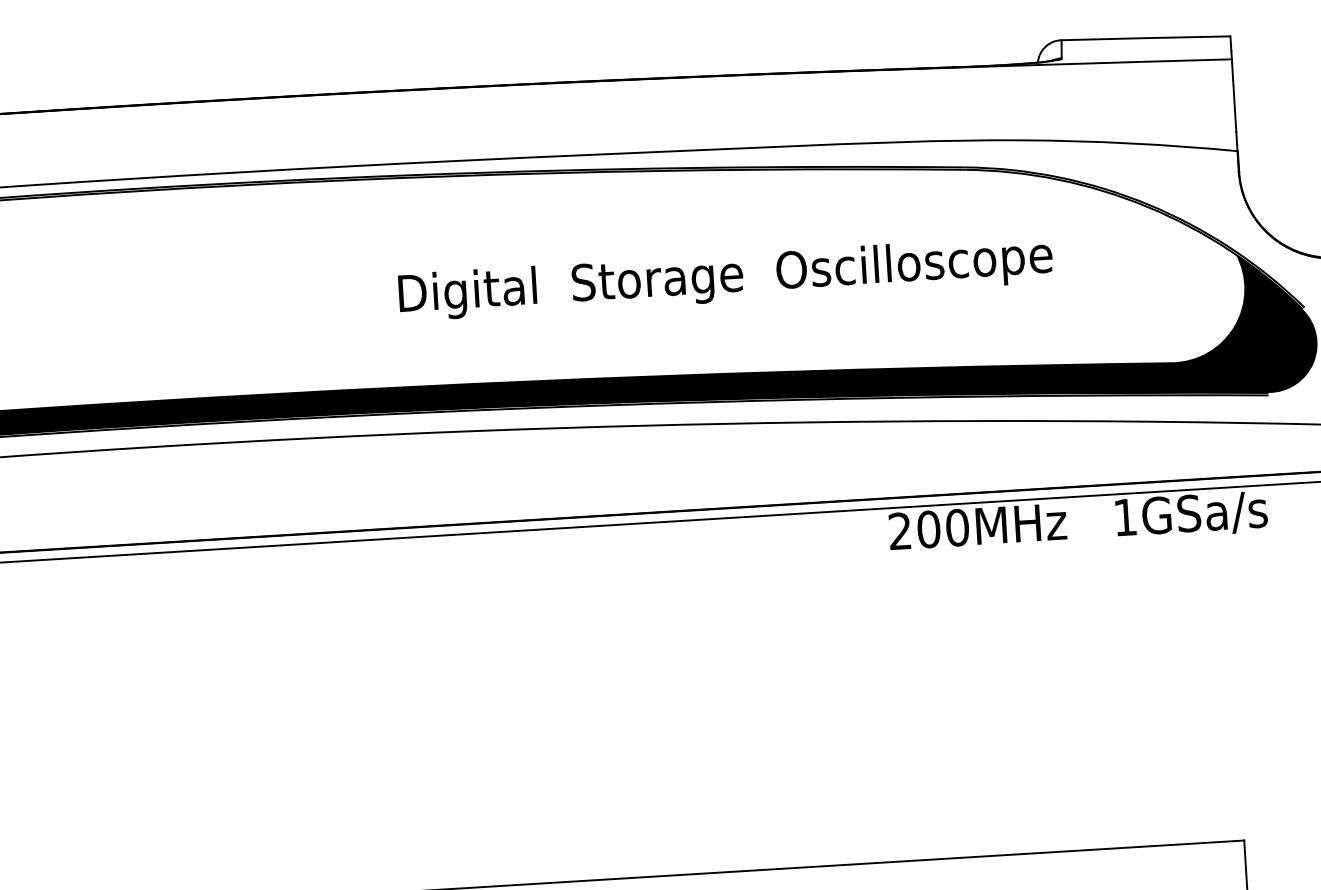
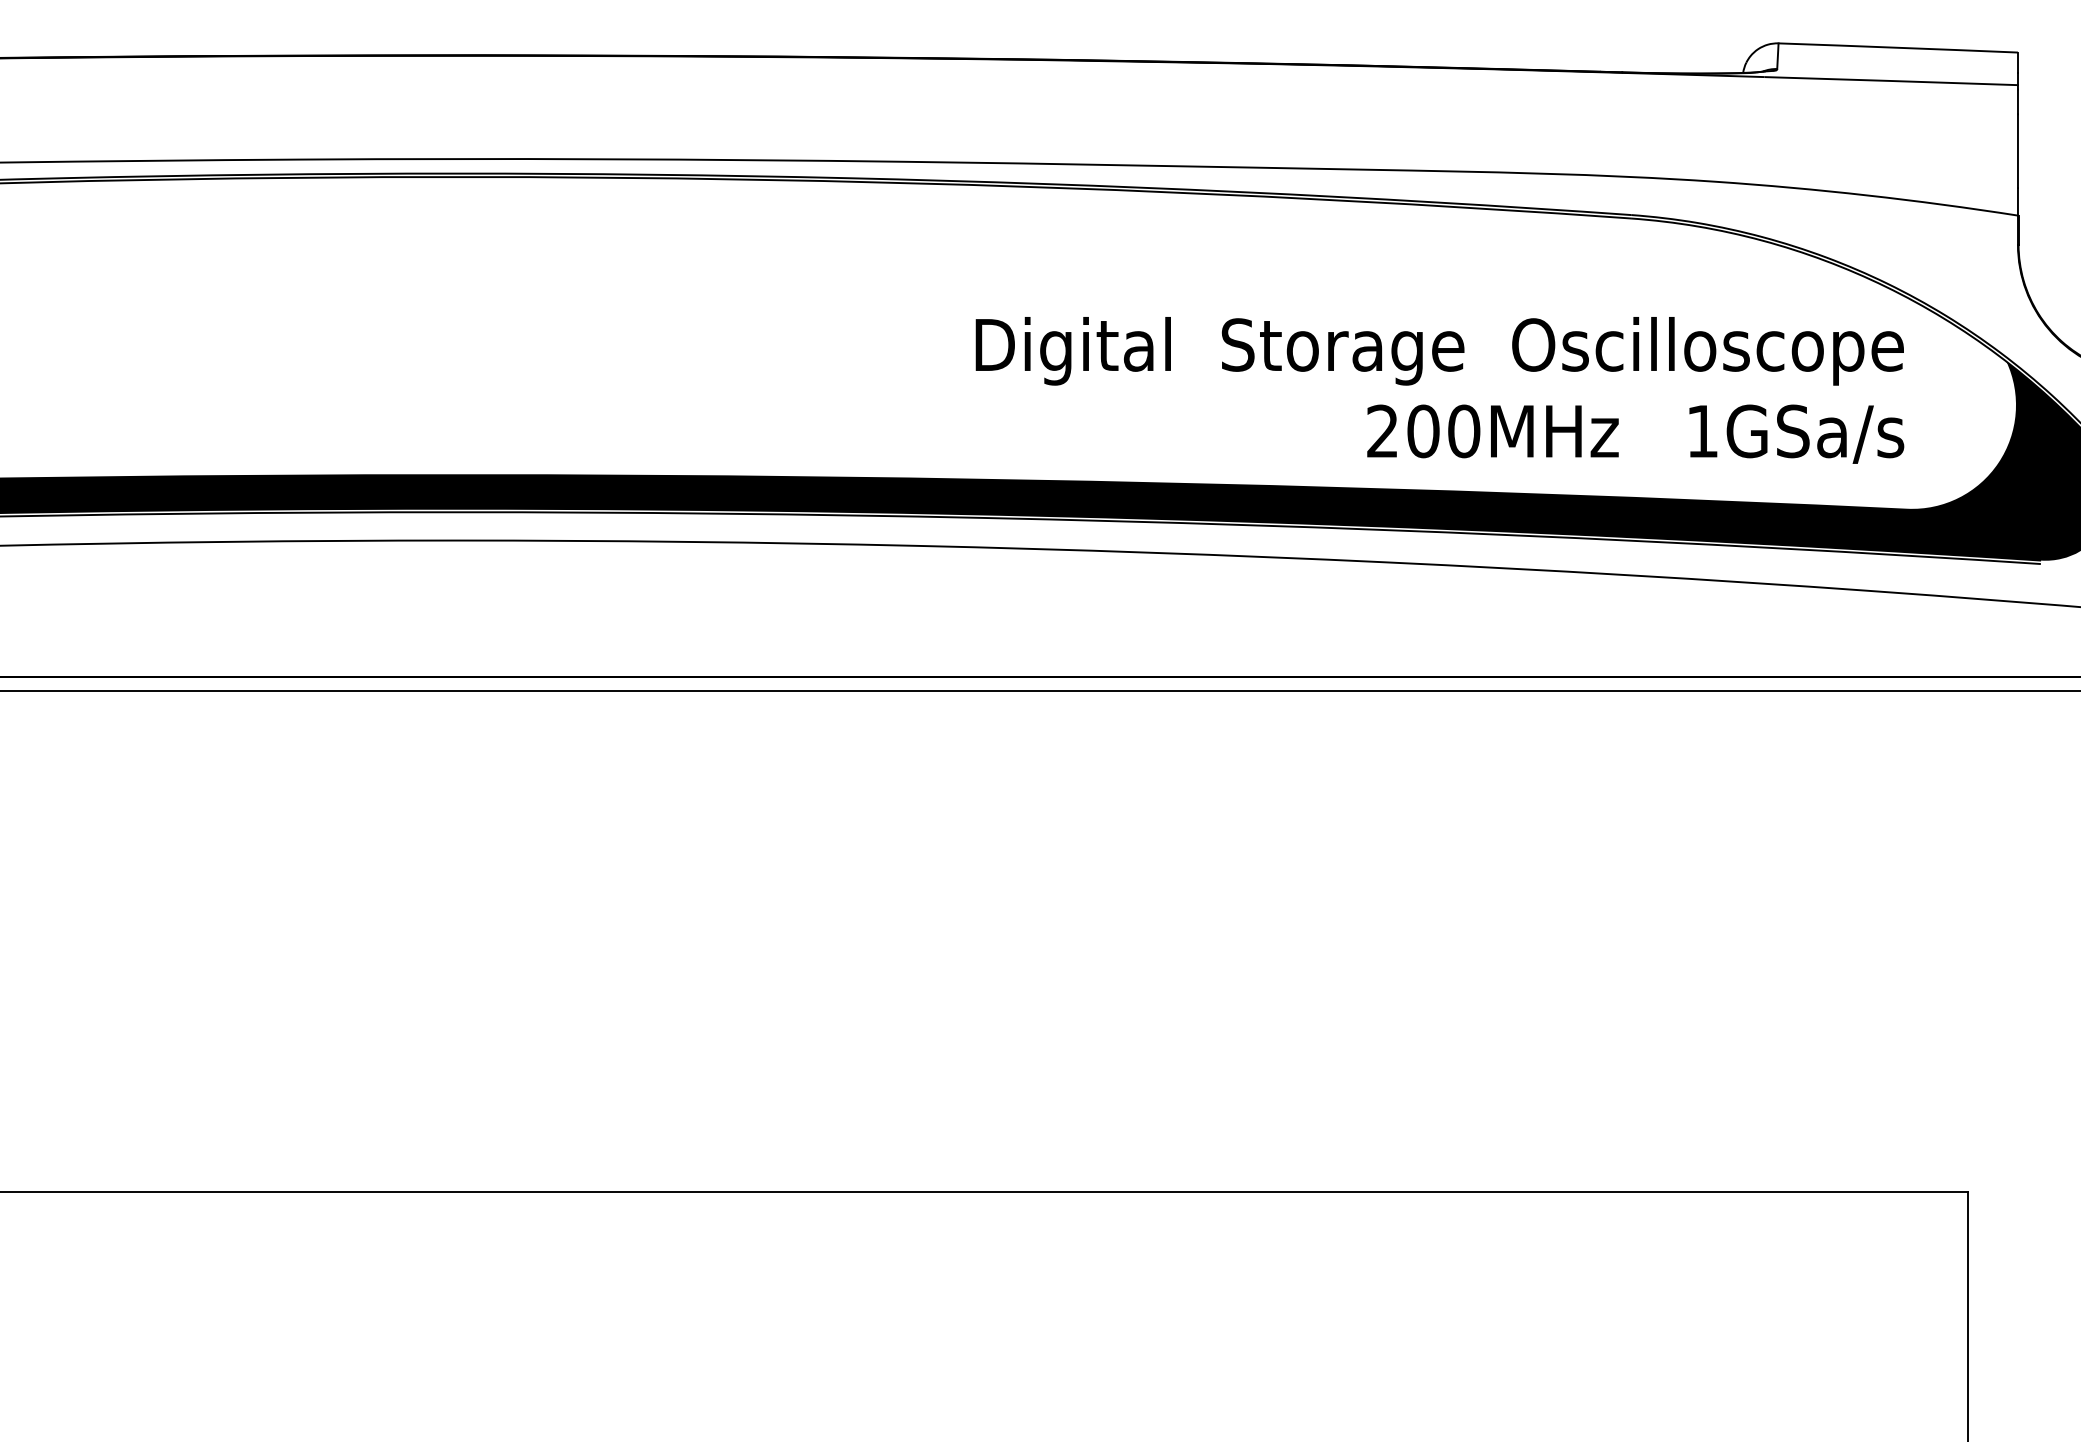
text: (725, 278) -> (1439, 351), moved
text: (1078, 521) -> (1635, 433), moved

